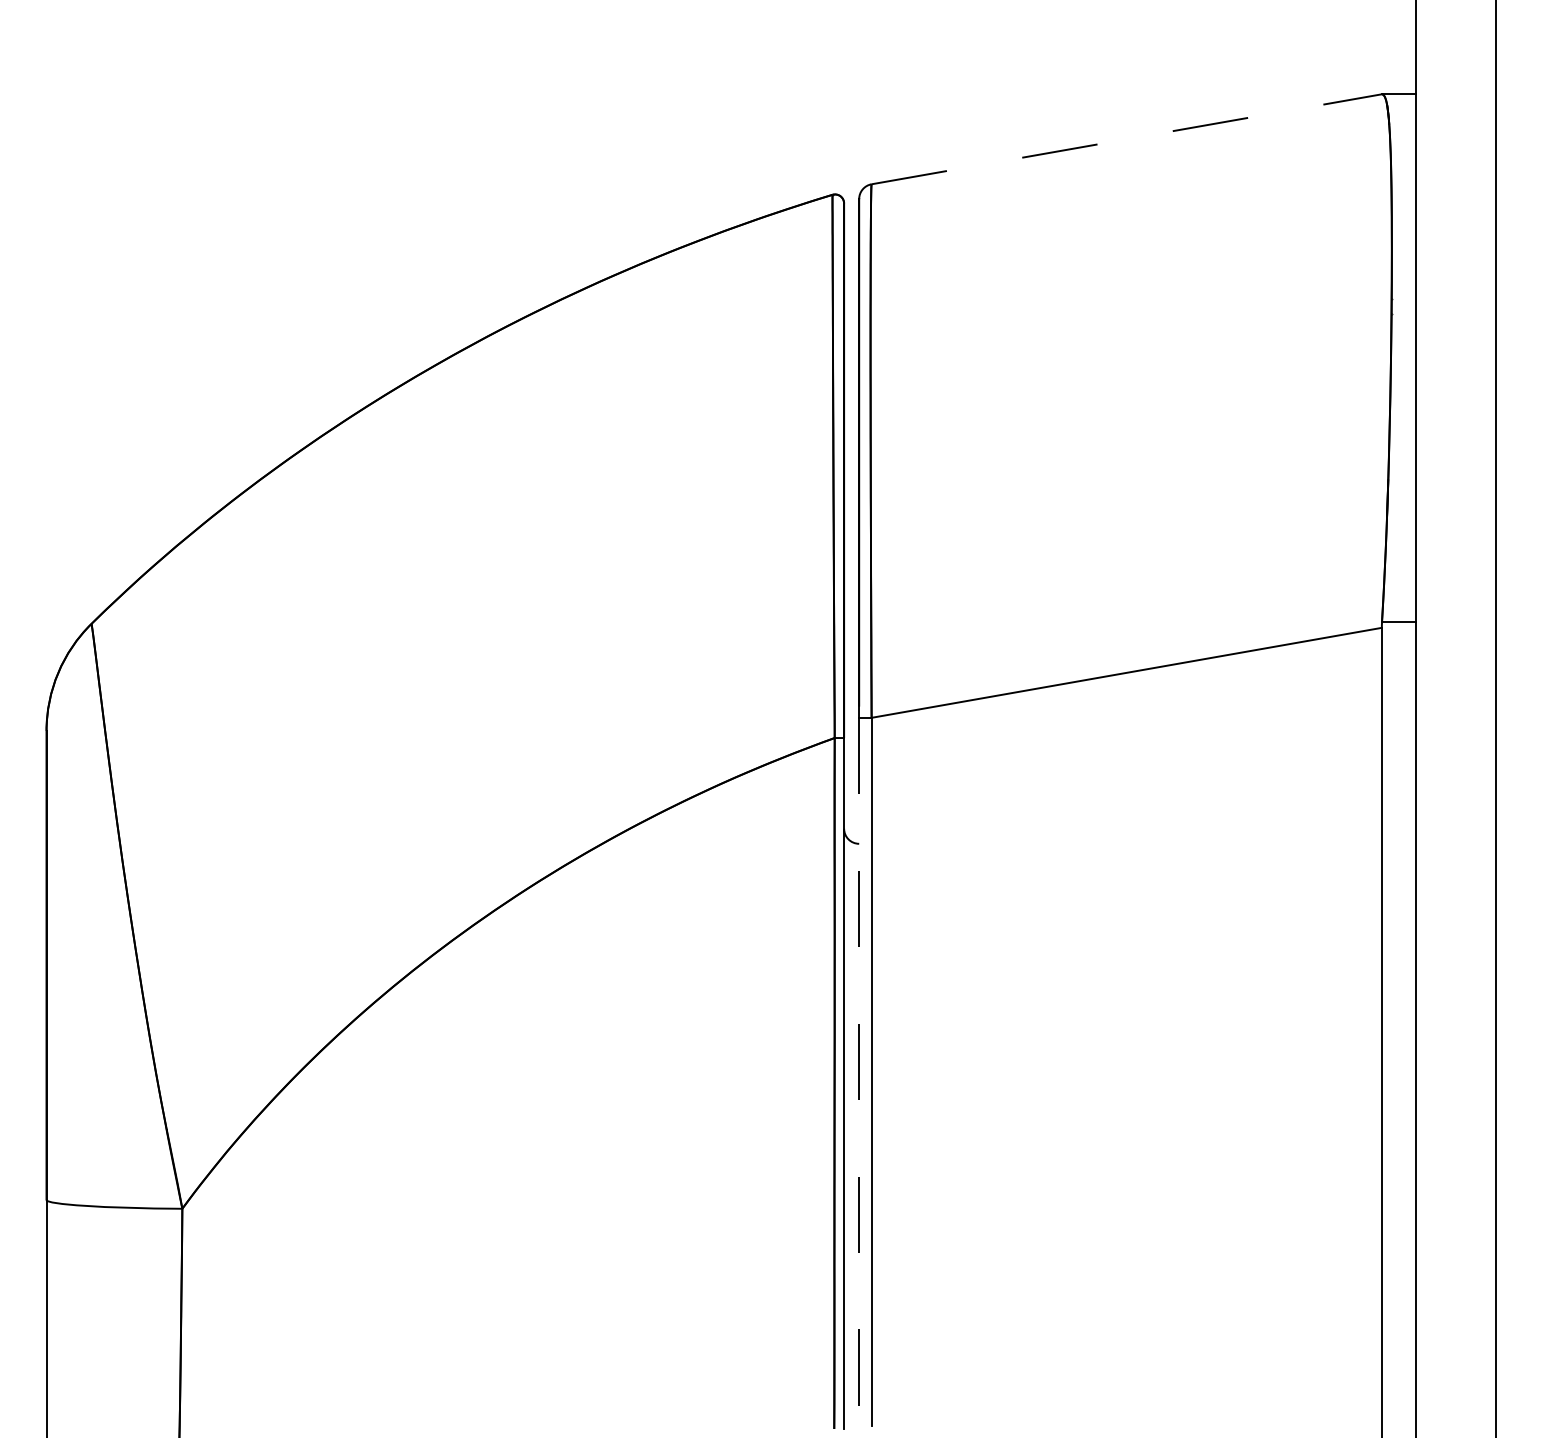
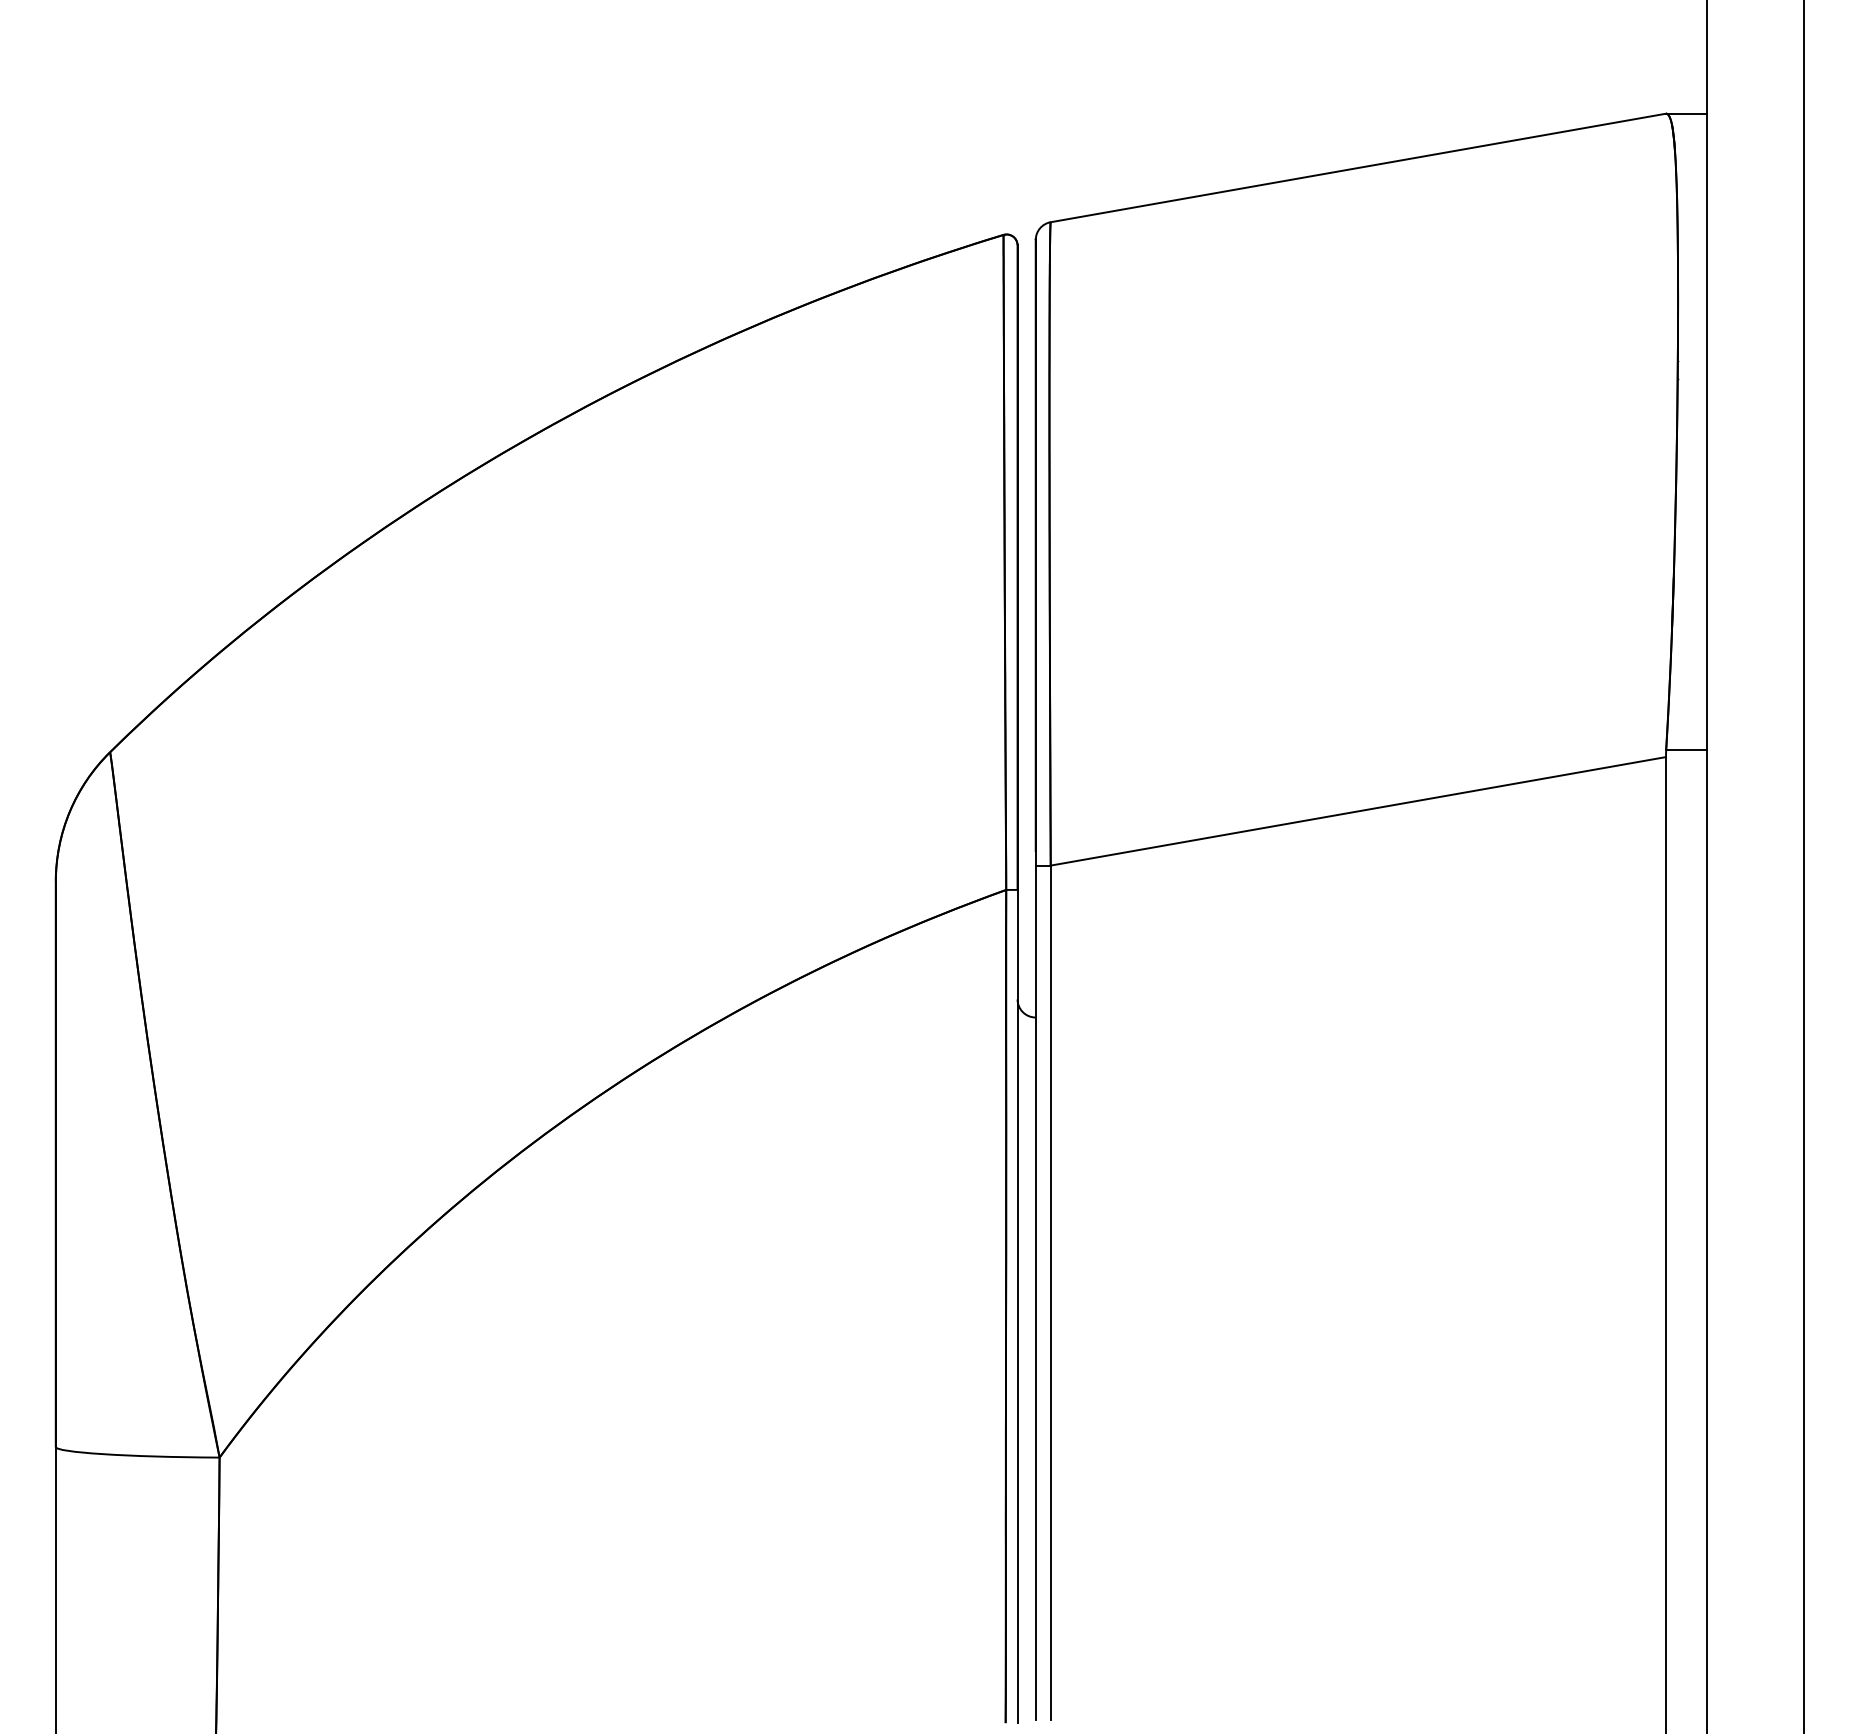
line: (1126, 138) -> (1358, 167), dashed -> solid
line: (858, 1072) -> (1035, 1293), dashed -> solid

